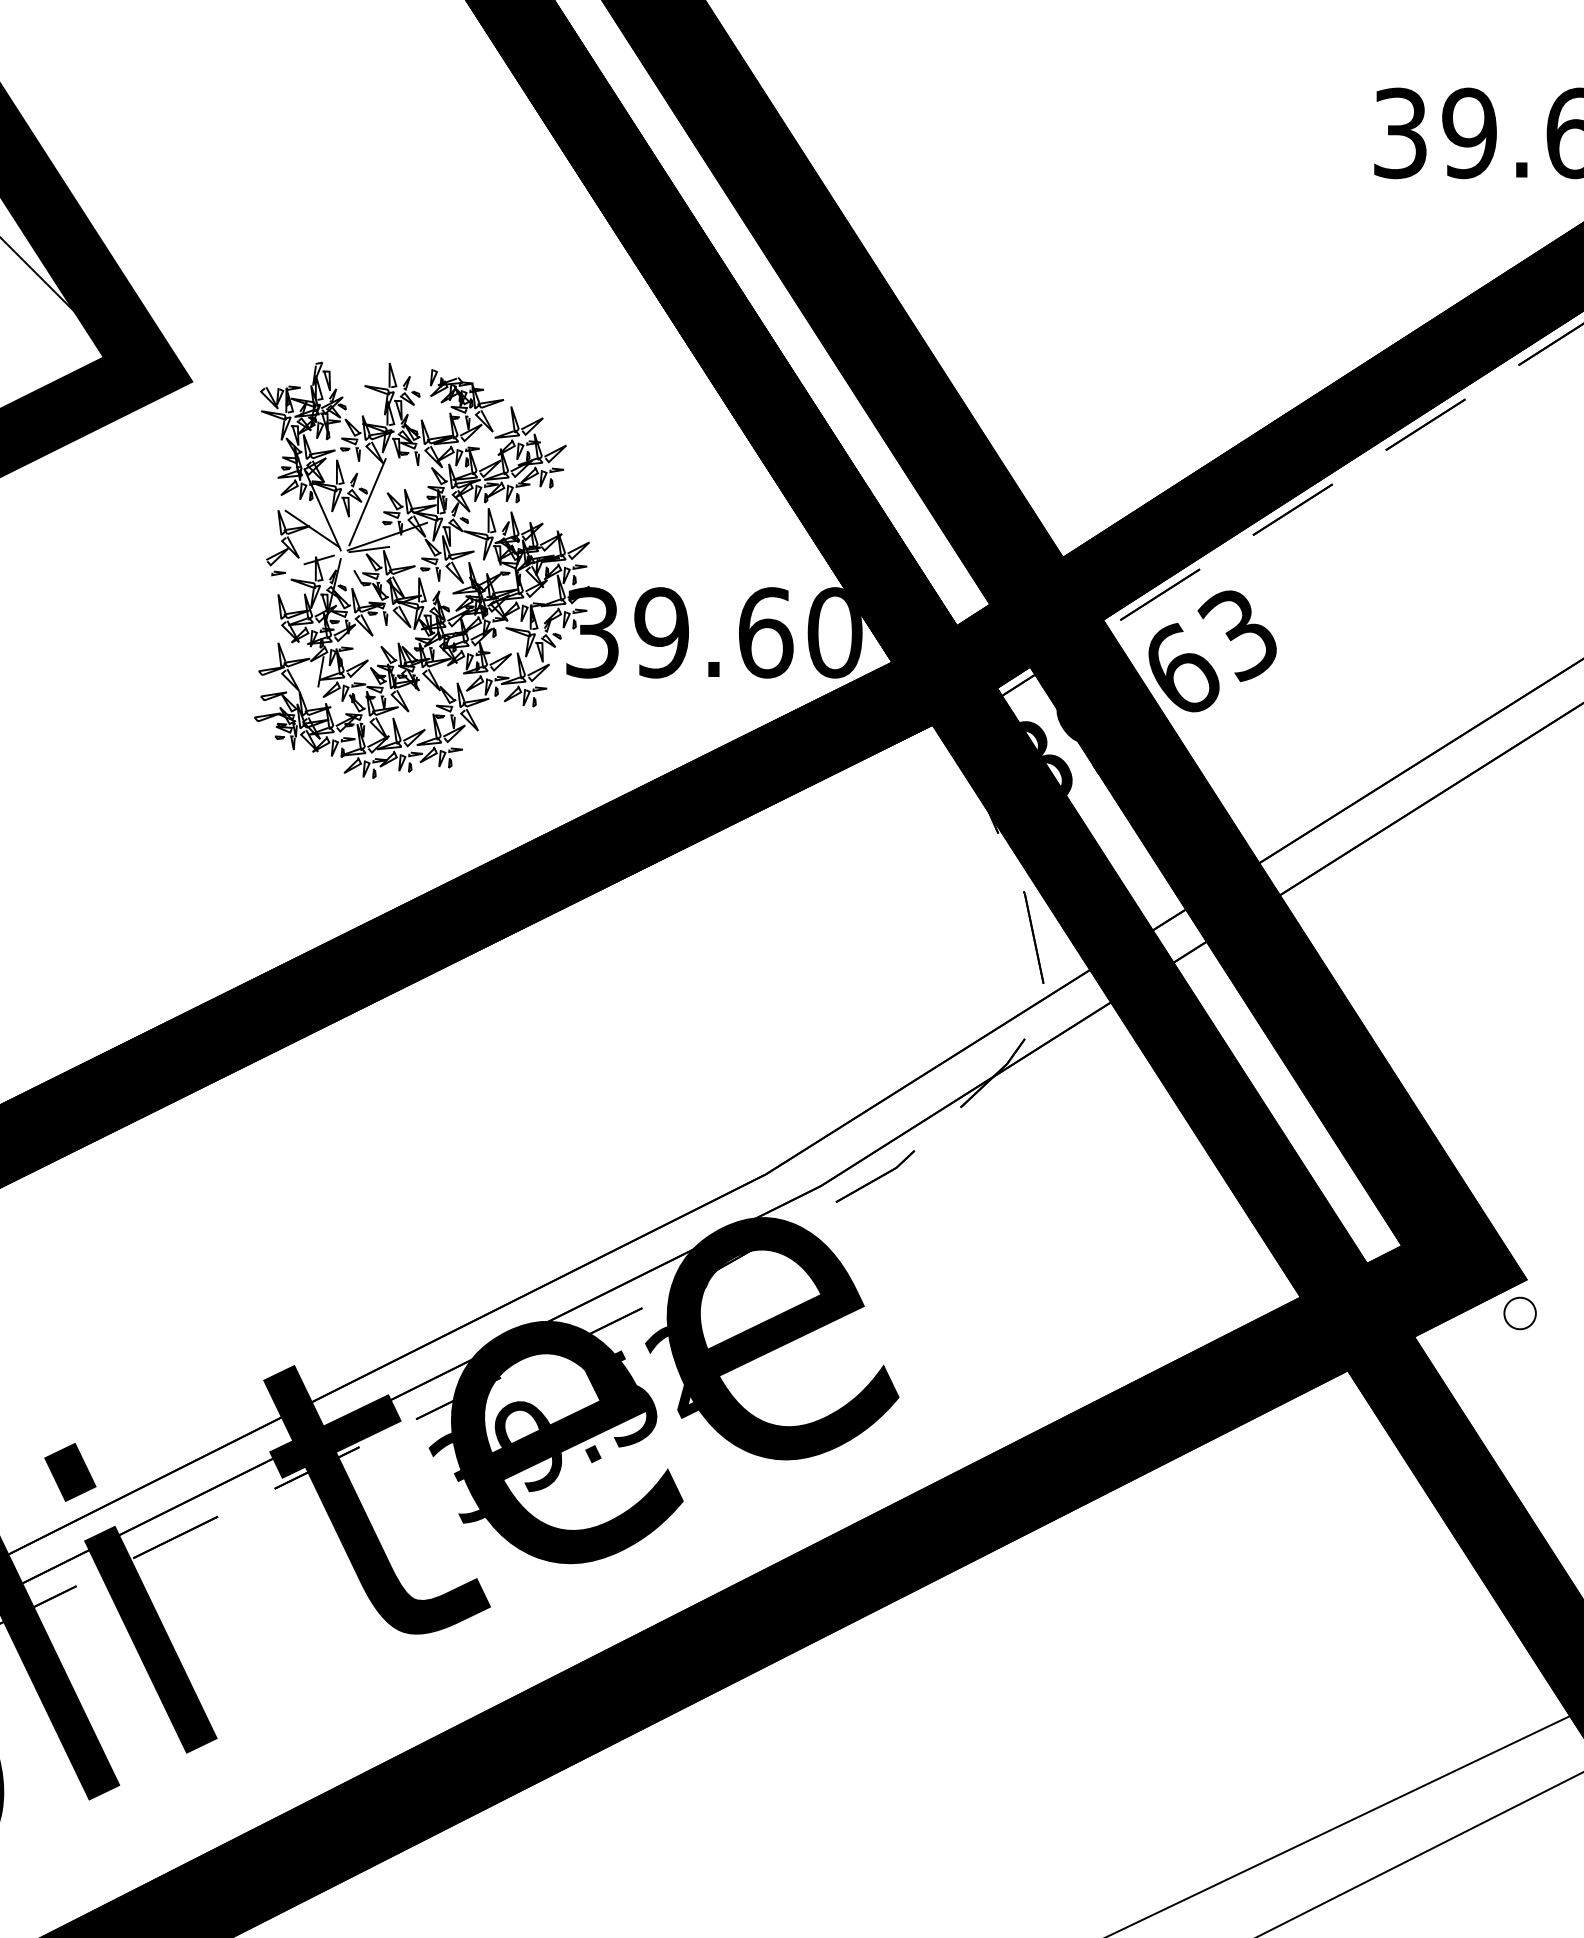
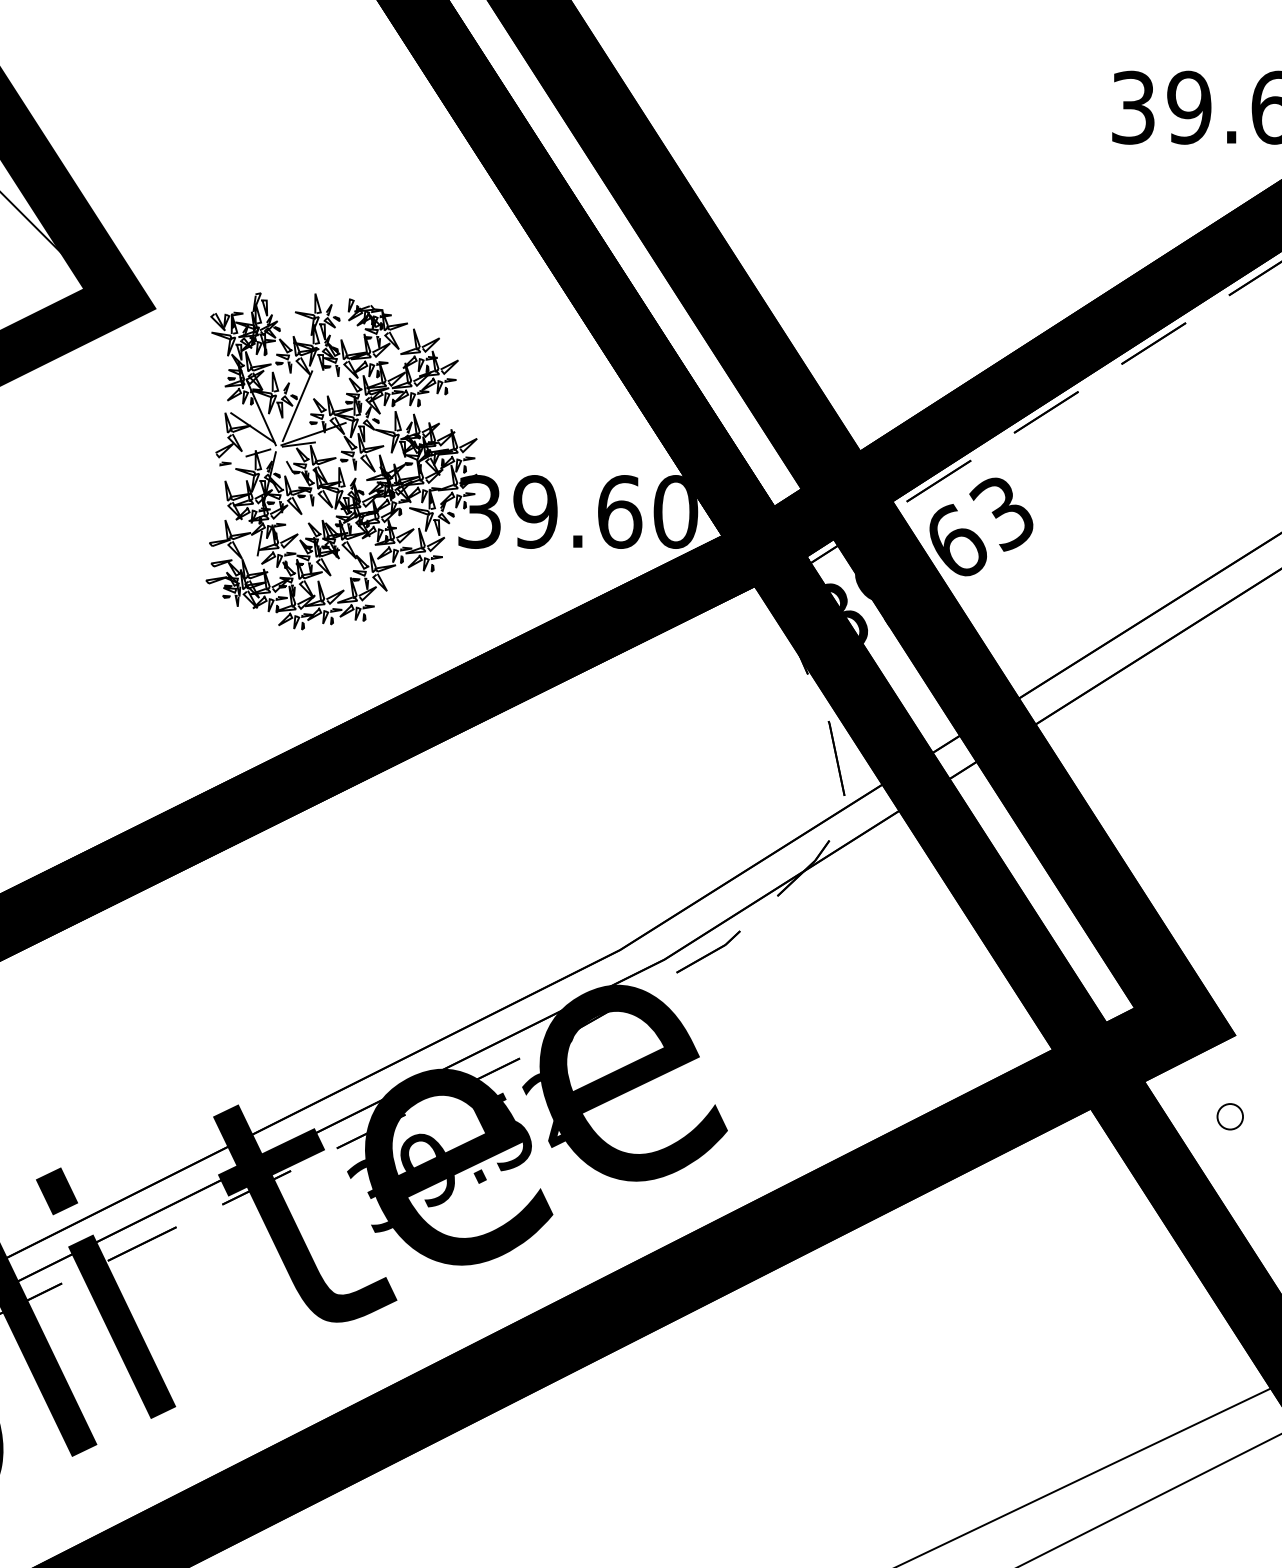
part: (1519, 1313) -> (1229, 1116), moved

